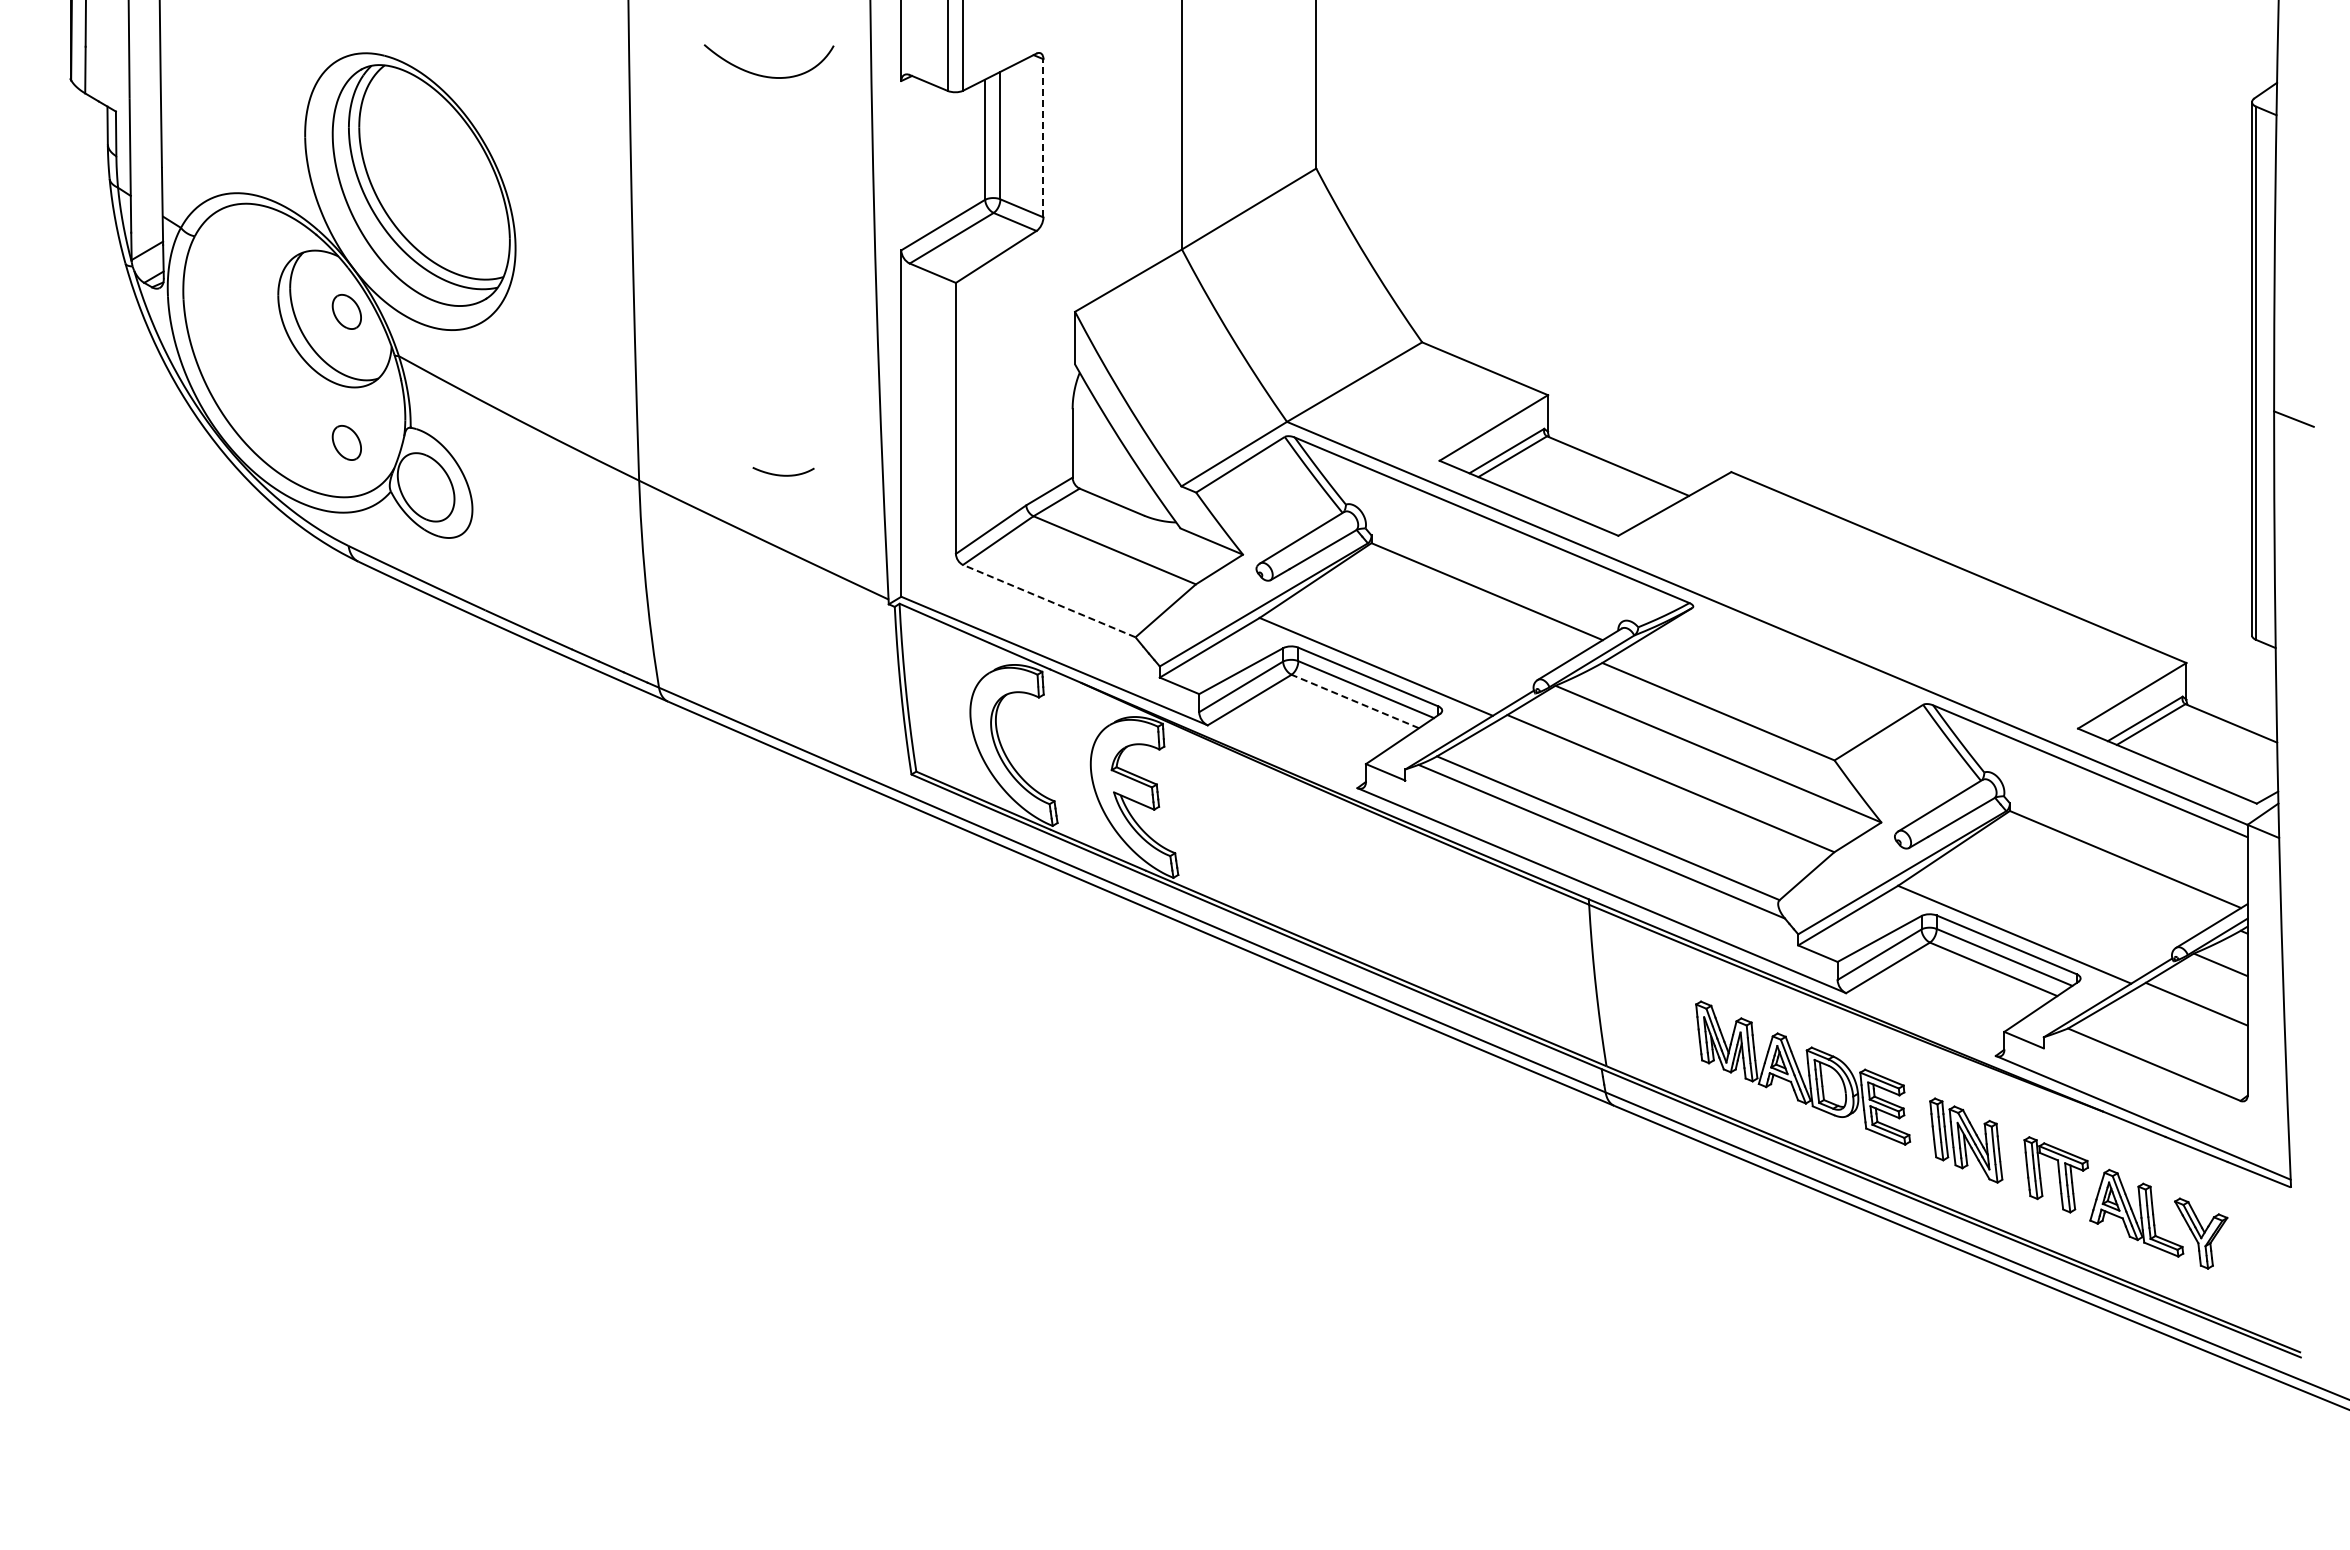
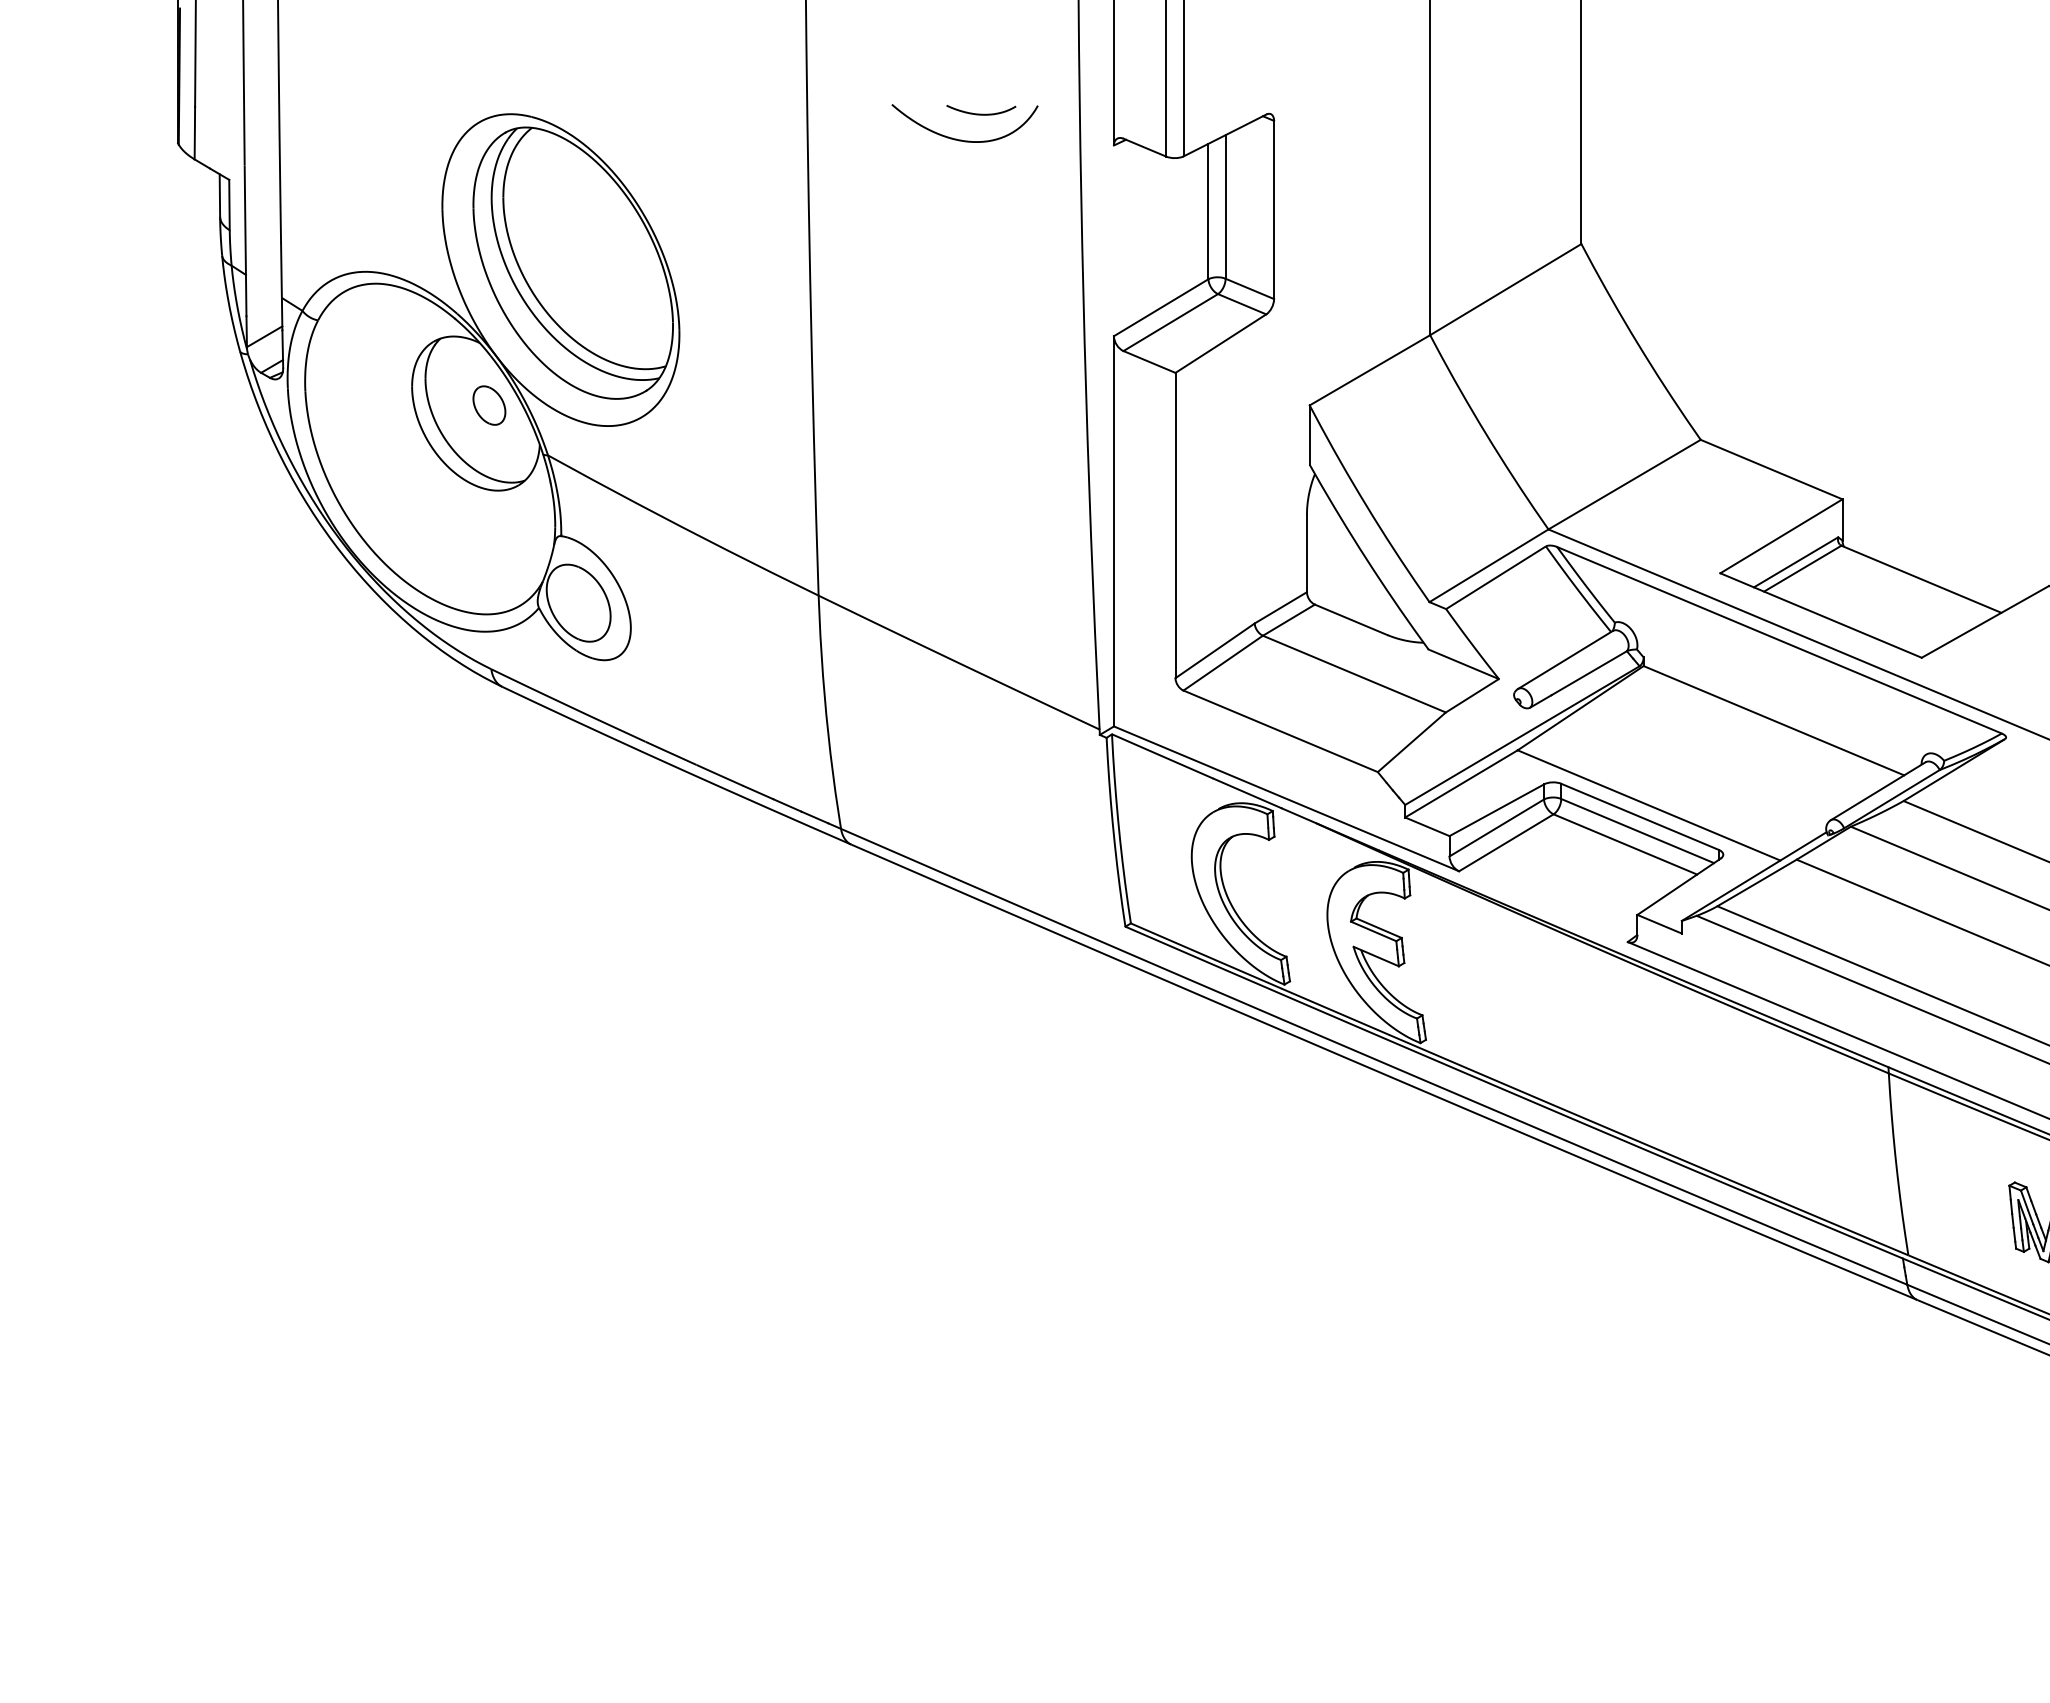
line: (1043, 137) -> (1274, 209), dashed -> solid
part: (346, 442) -> (488, 552), removed
curve: (783, 474) -> (981, 113), moved
line: (1049, 601) -> (1280, 731), dashed -> solid
line: (1354, 701) -> (1624, 844), dashed -> solid

